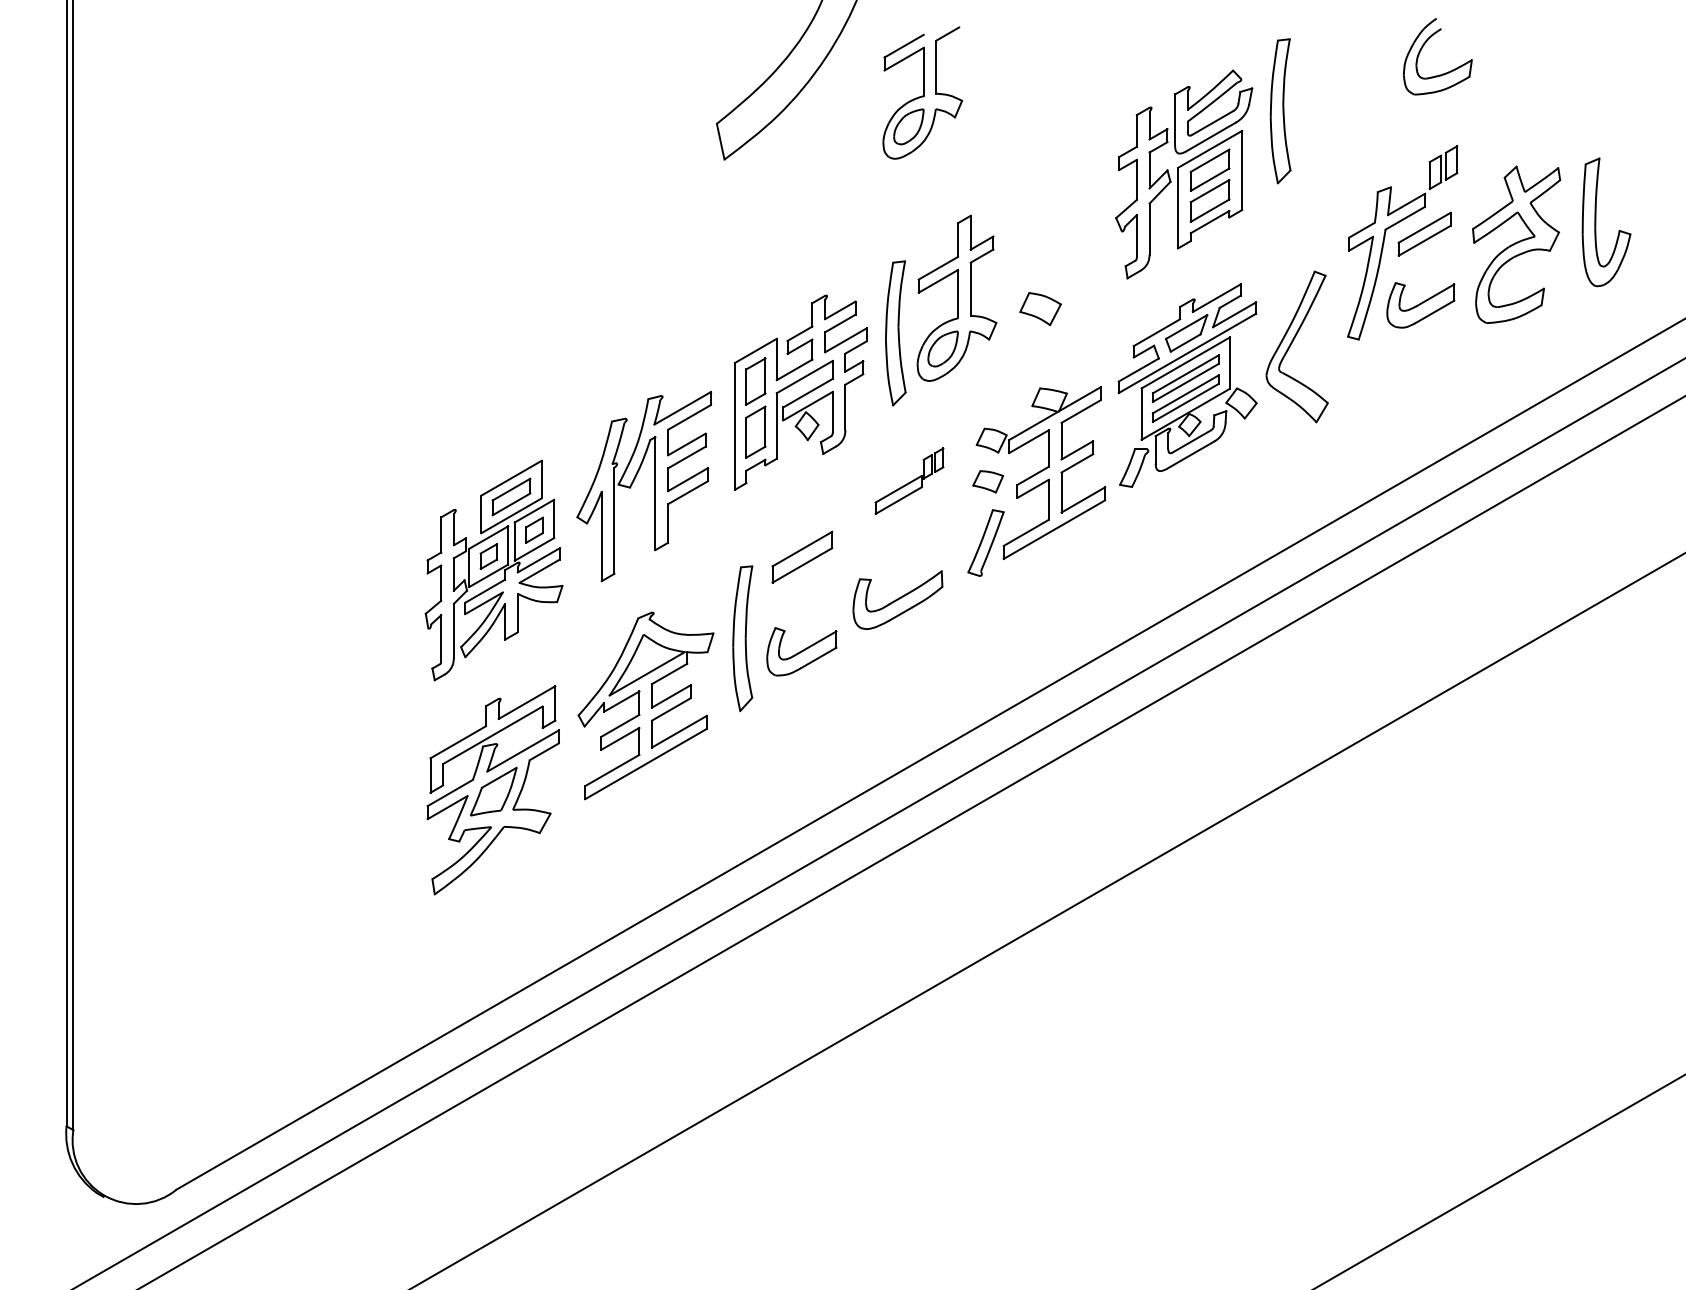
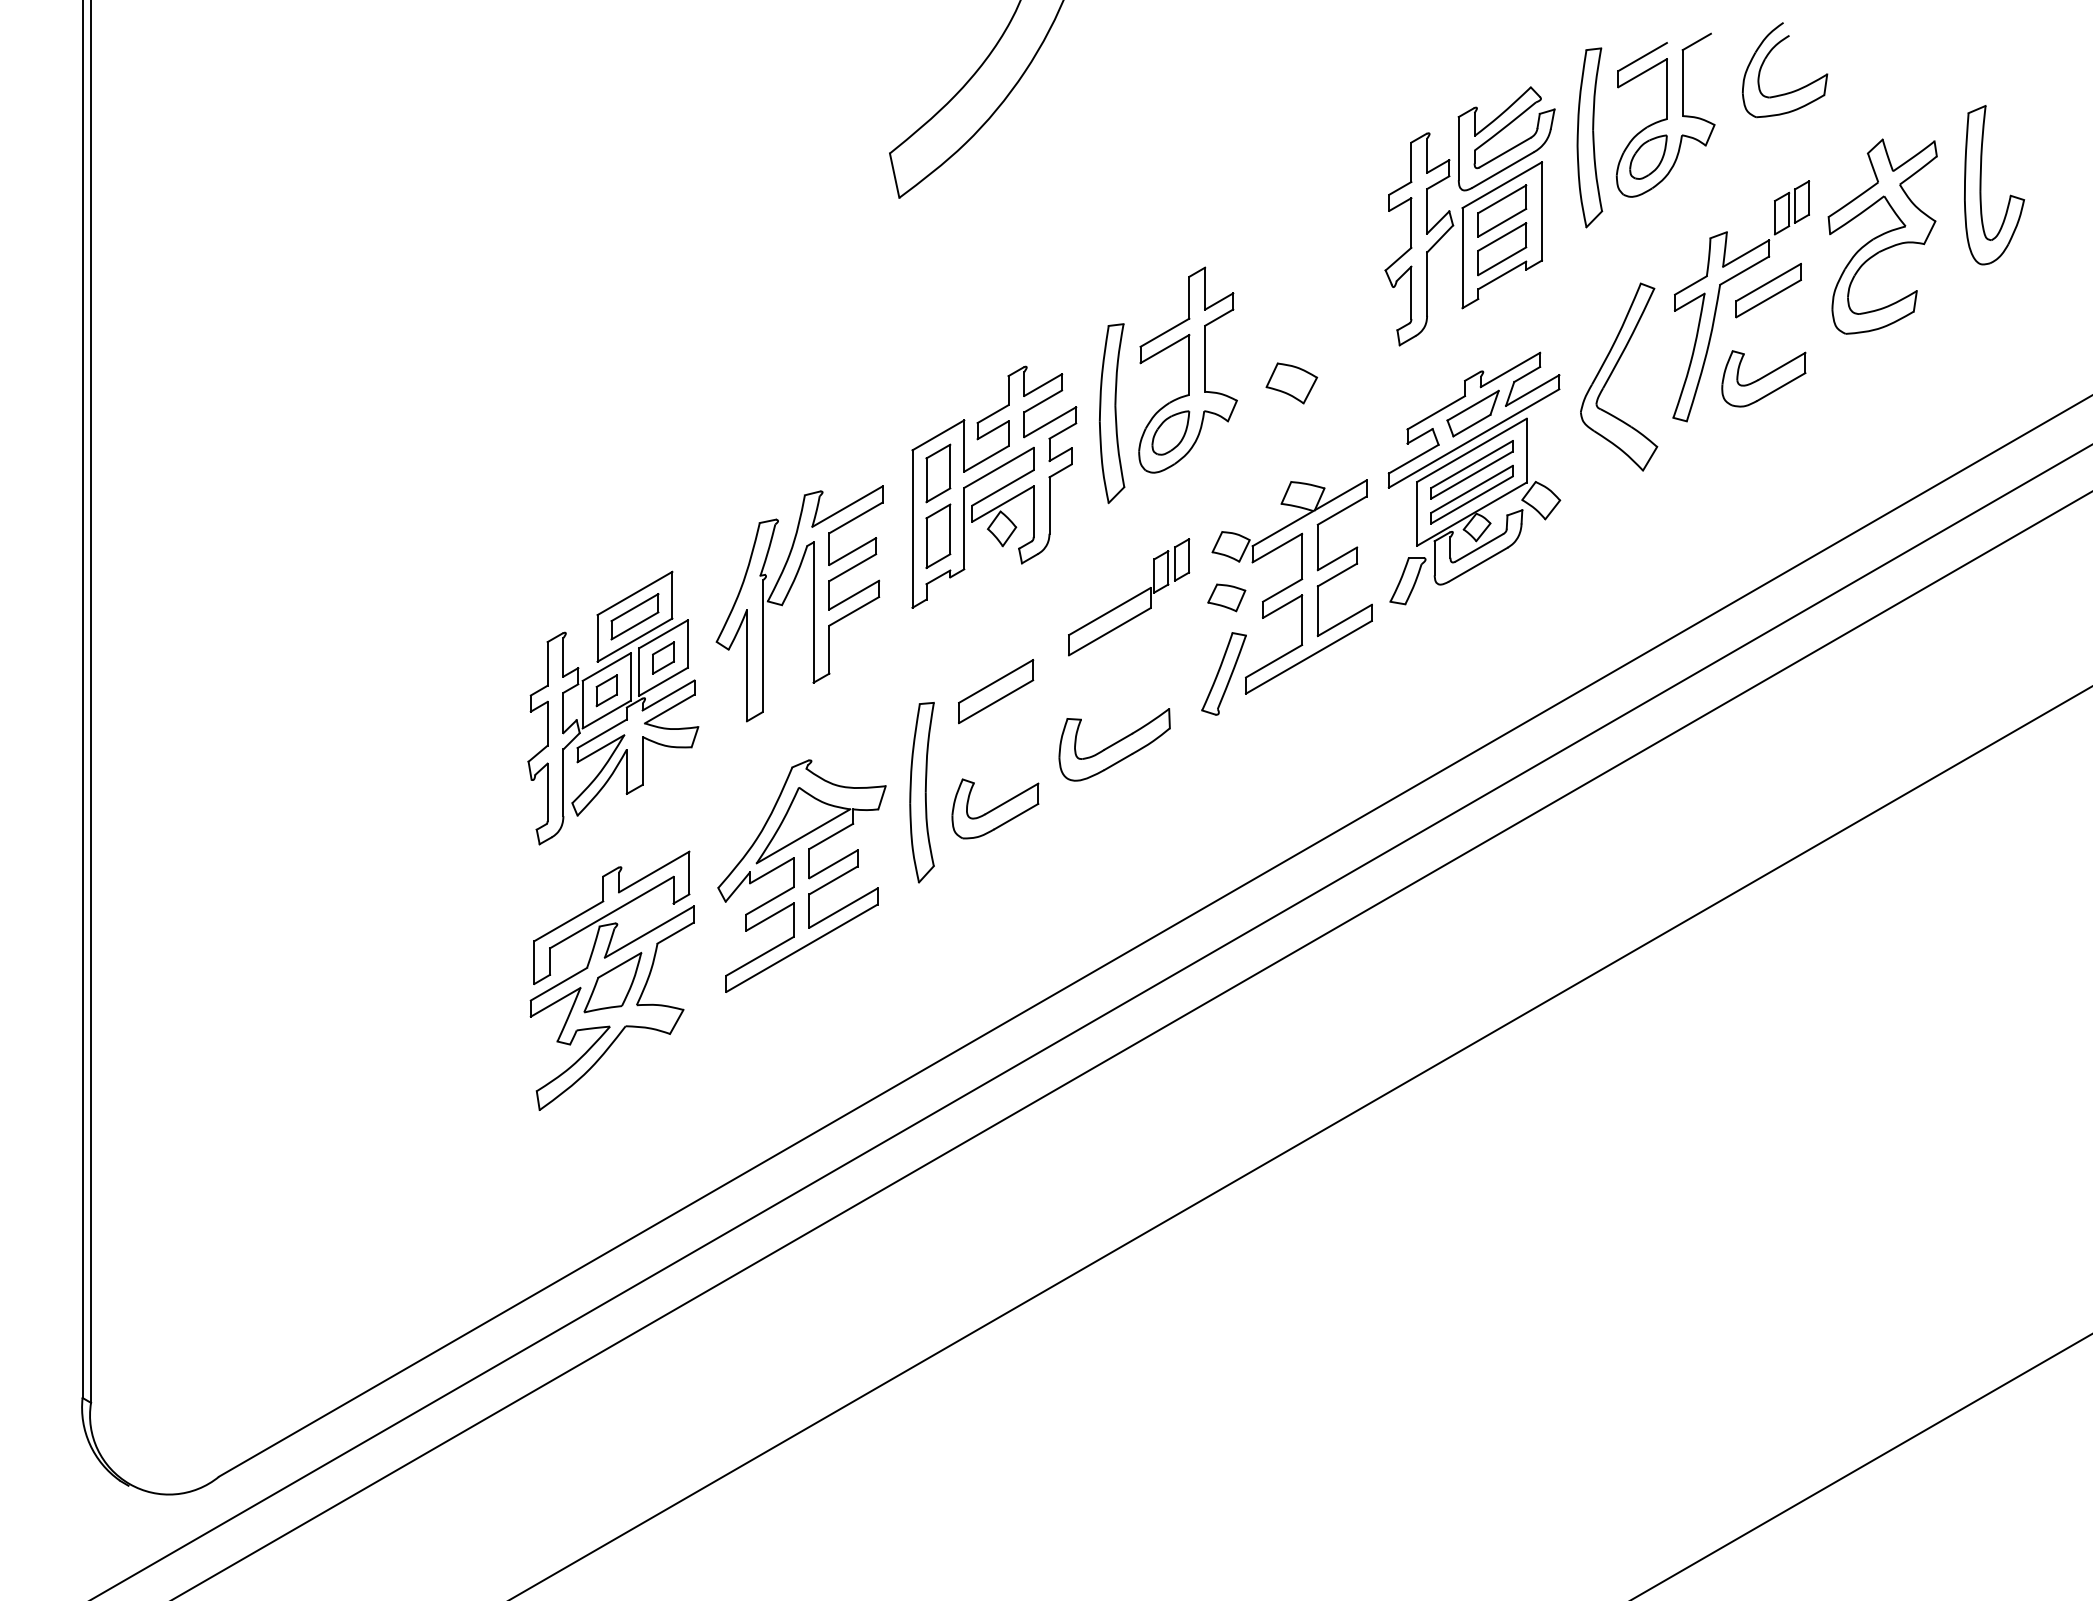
part: (922, 92) -> (1665, 114), moved
part: (1596, 222) -> (1981, 185), moved
part: (1516, 244) -> (1882, 236), moved
part: (1296, 346) -> (1618, 376), moved
part: (909, 480) -> (1129, 596), size x1.43

